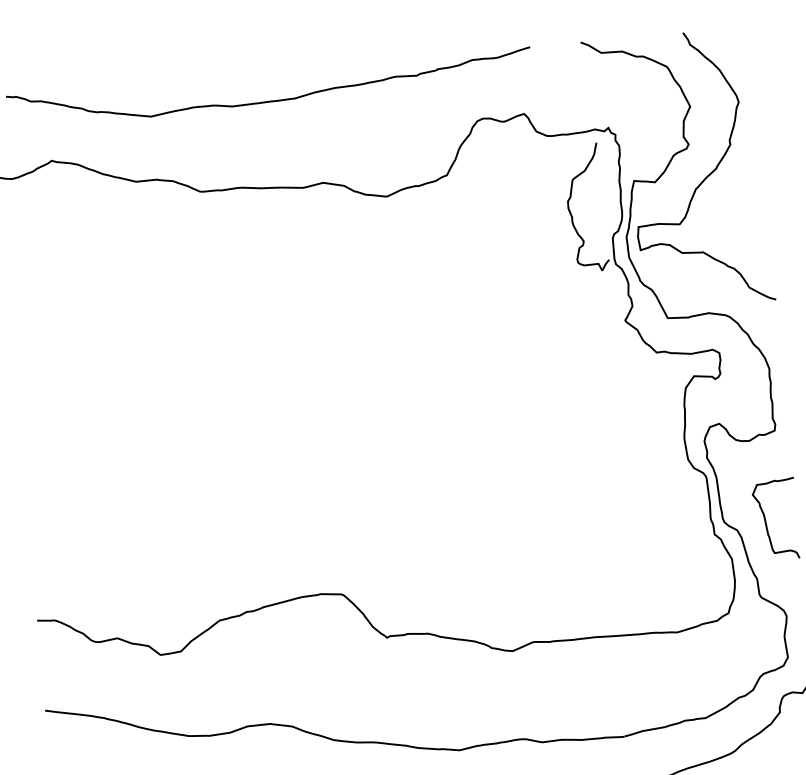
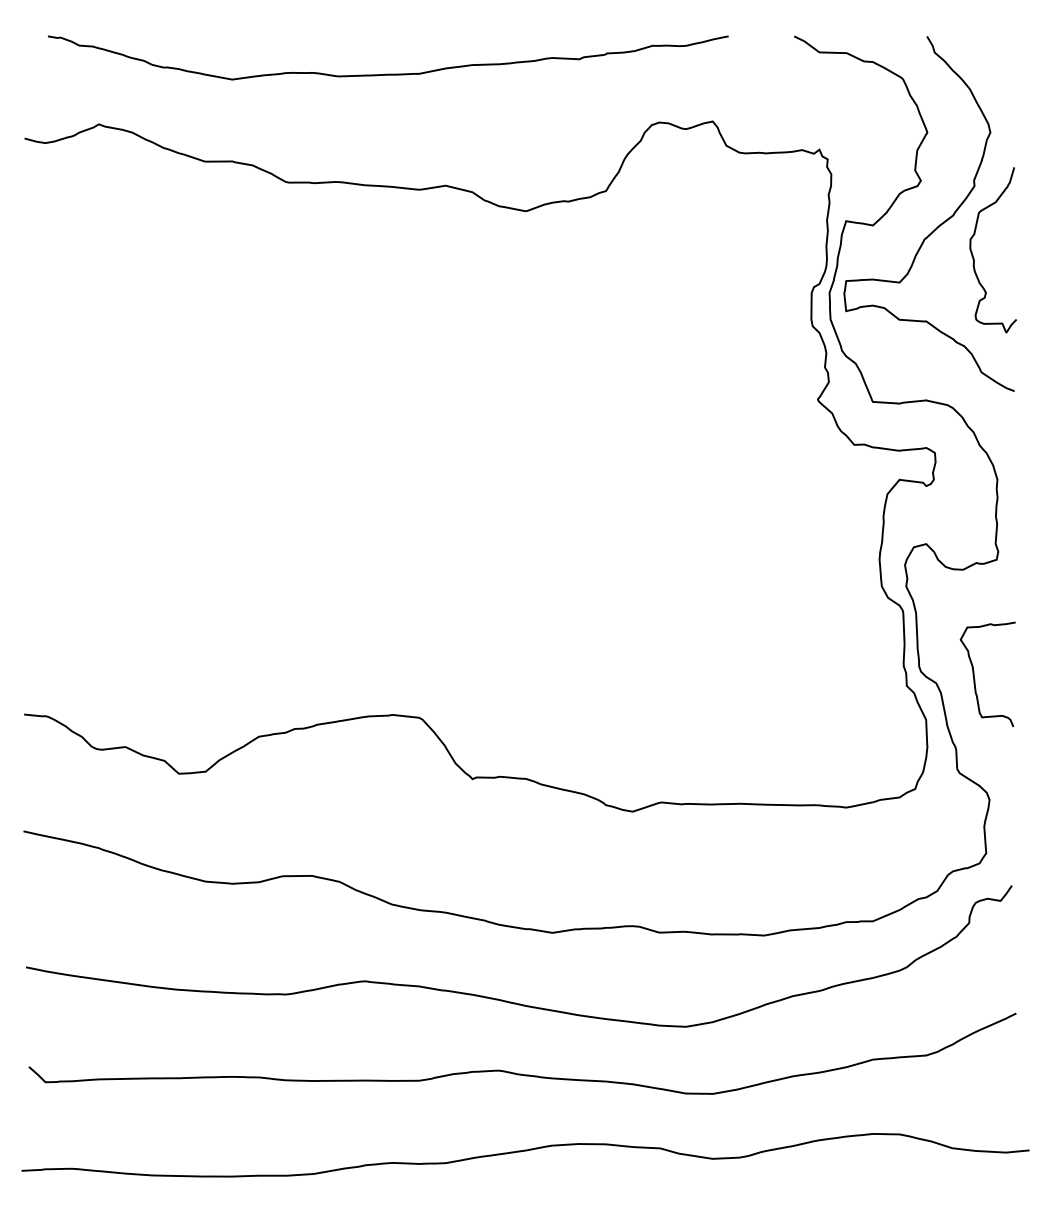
curve: (571, 212) -> (973, 254), moved

